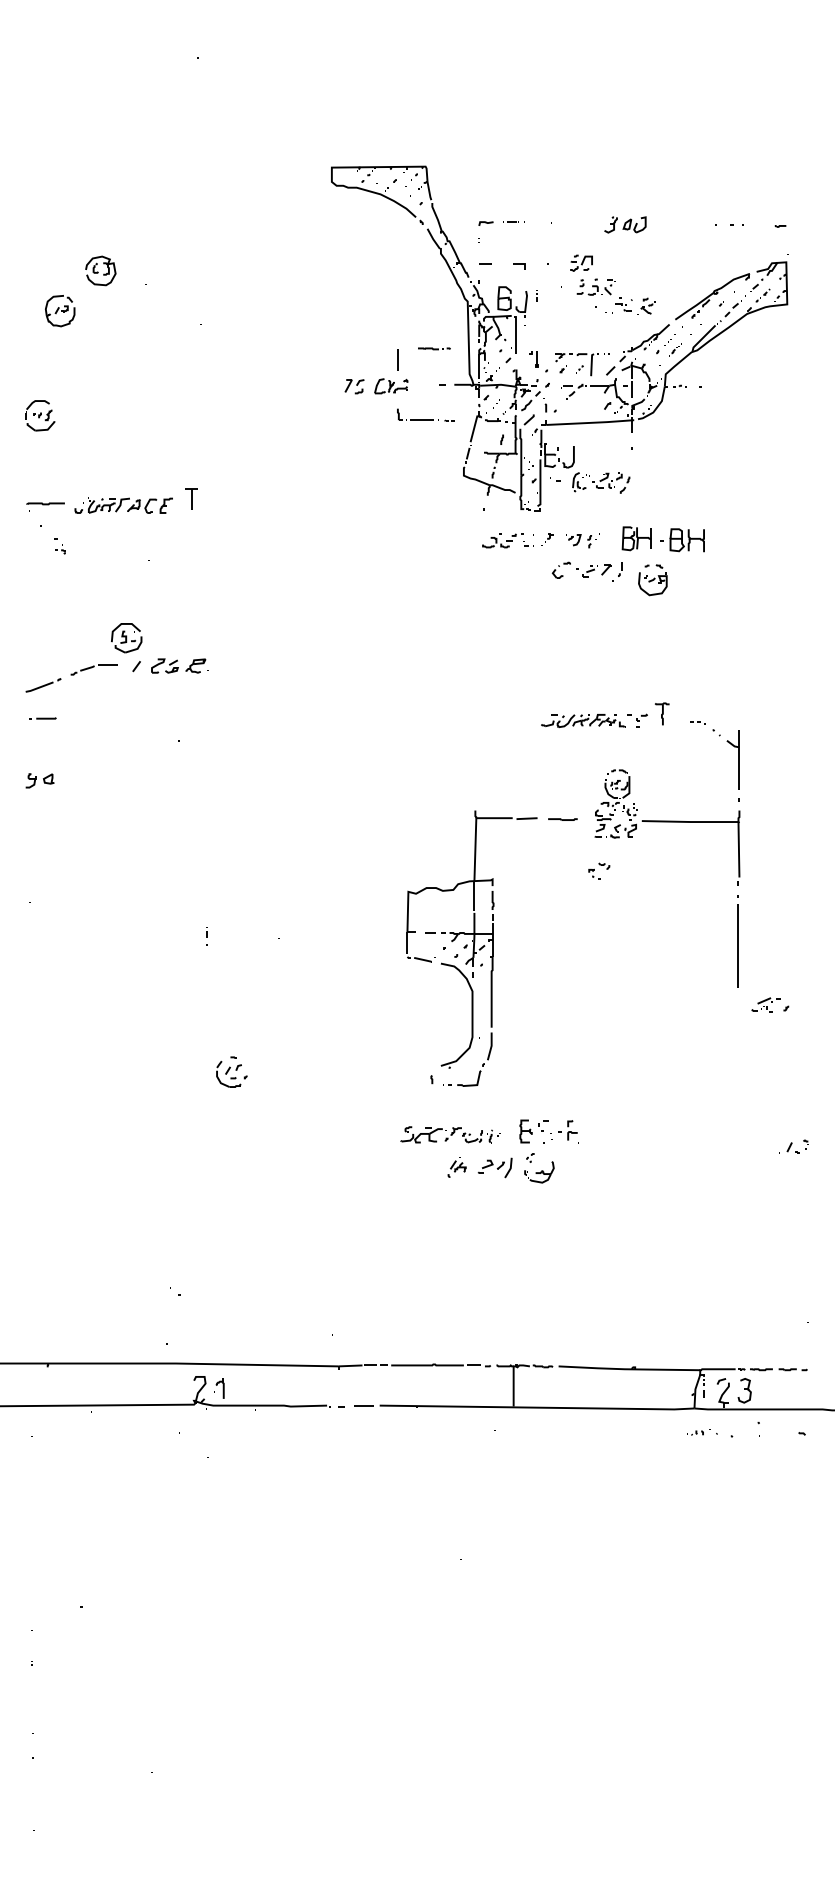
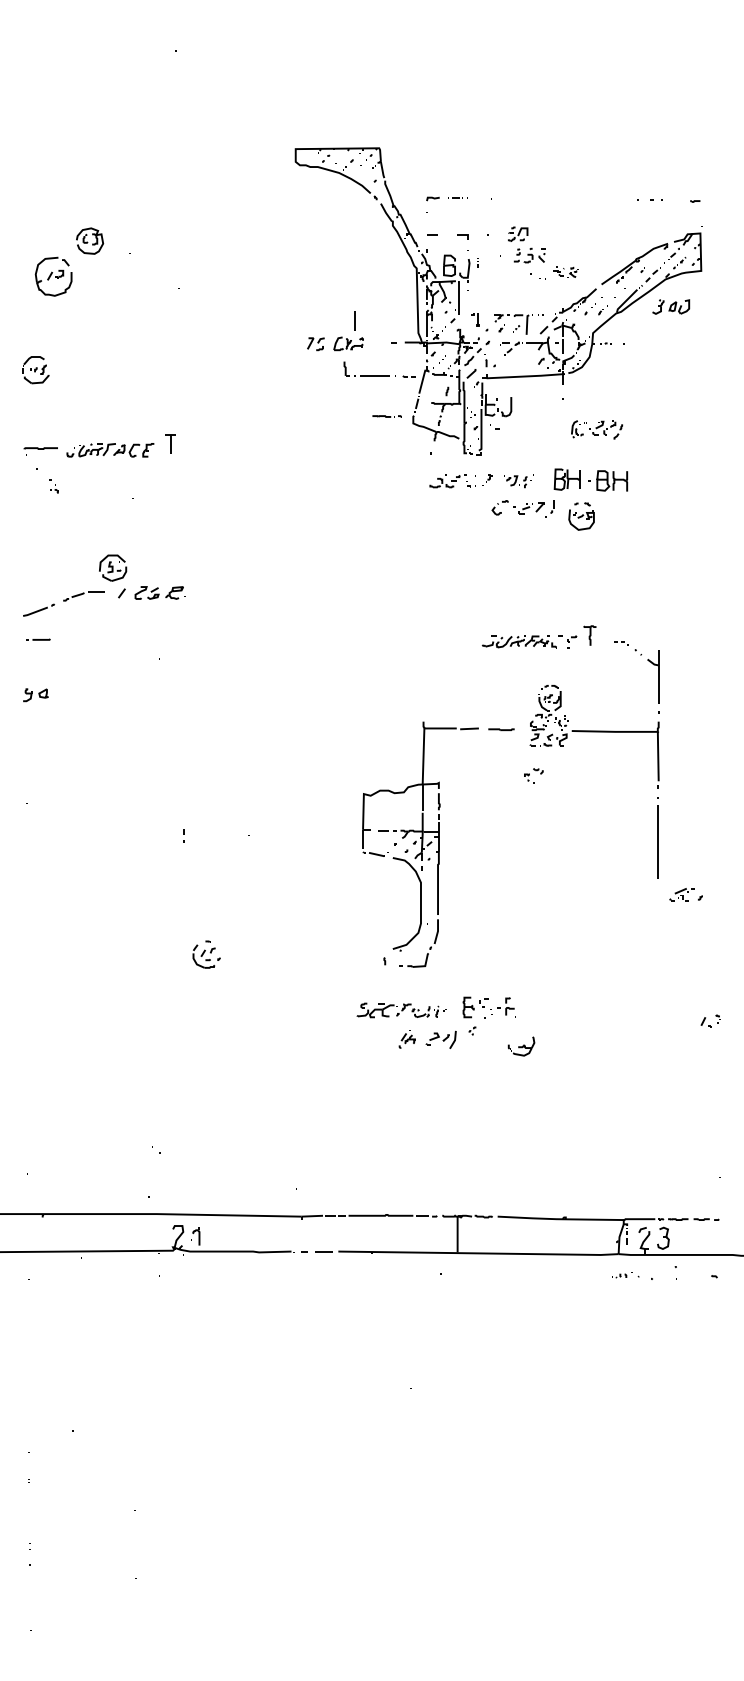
part: (625, 224) -> (671, 306), moved
part: (635, 305) -> (566, 271), size x0.7
part: (60, 311) -> (54, 277), size x1.4
part: (434, 348) -> (387, 416), moved
part: (425, 414) -> (379, 368), size x1.4
part: (601, 482) -> (597, 429), moved
part: (539, 1172) -> (521, 1046), moved

